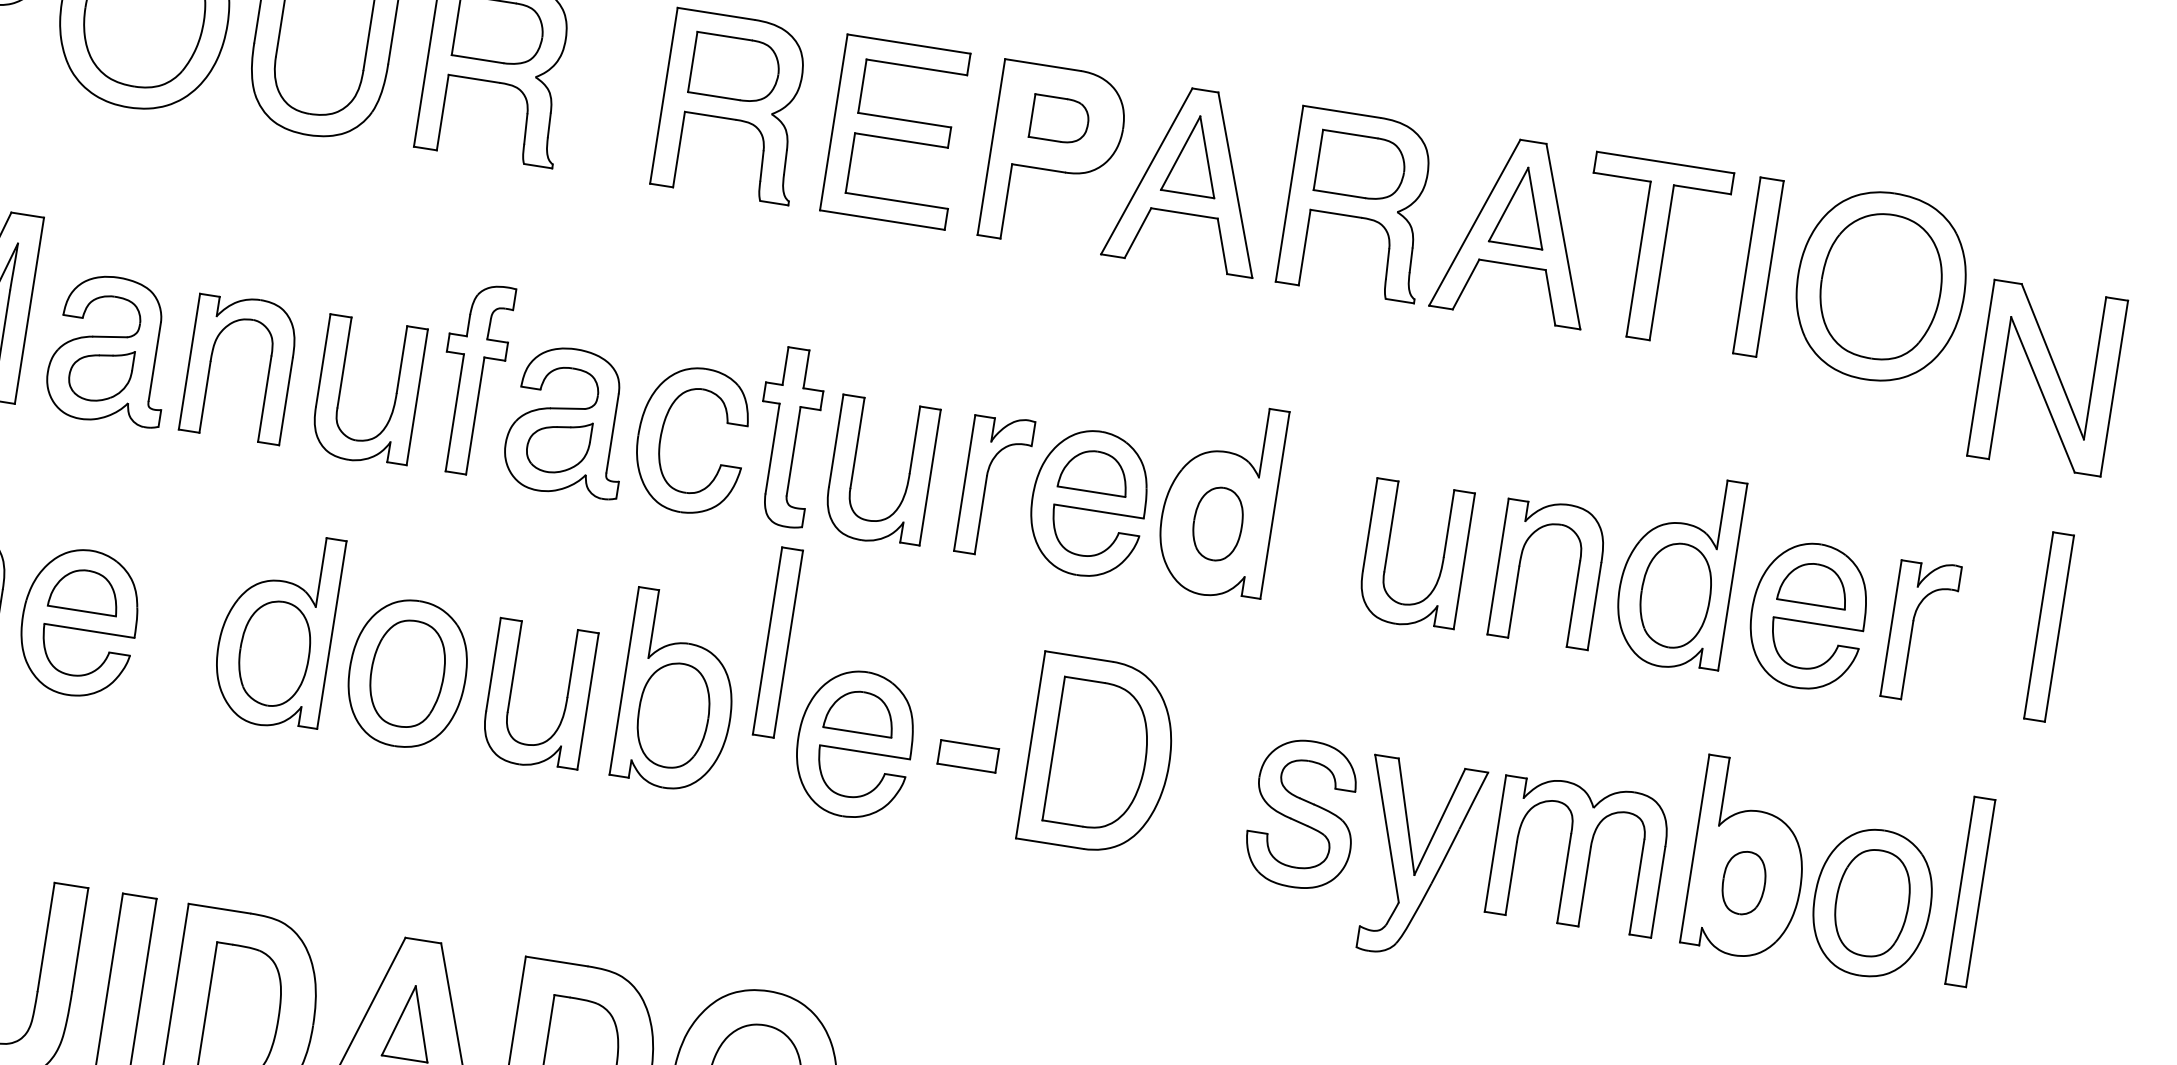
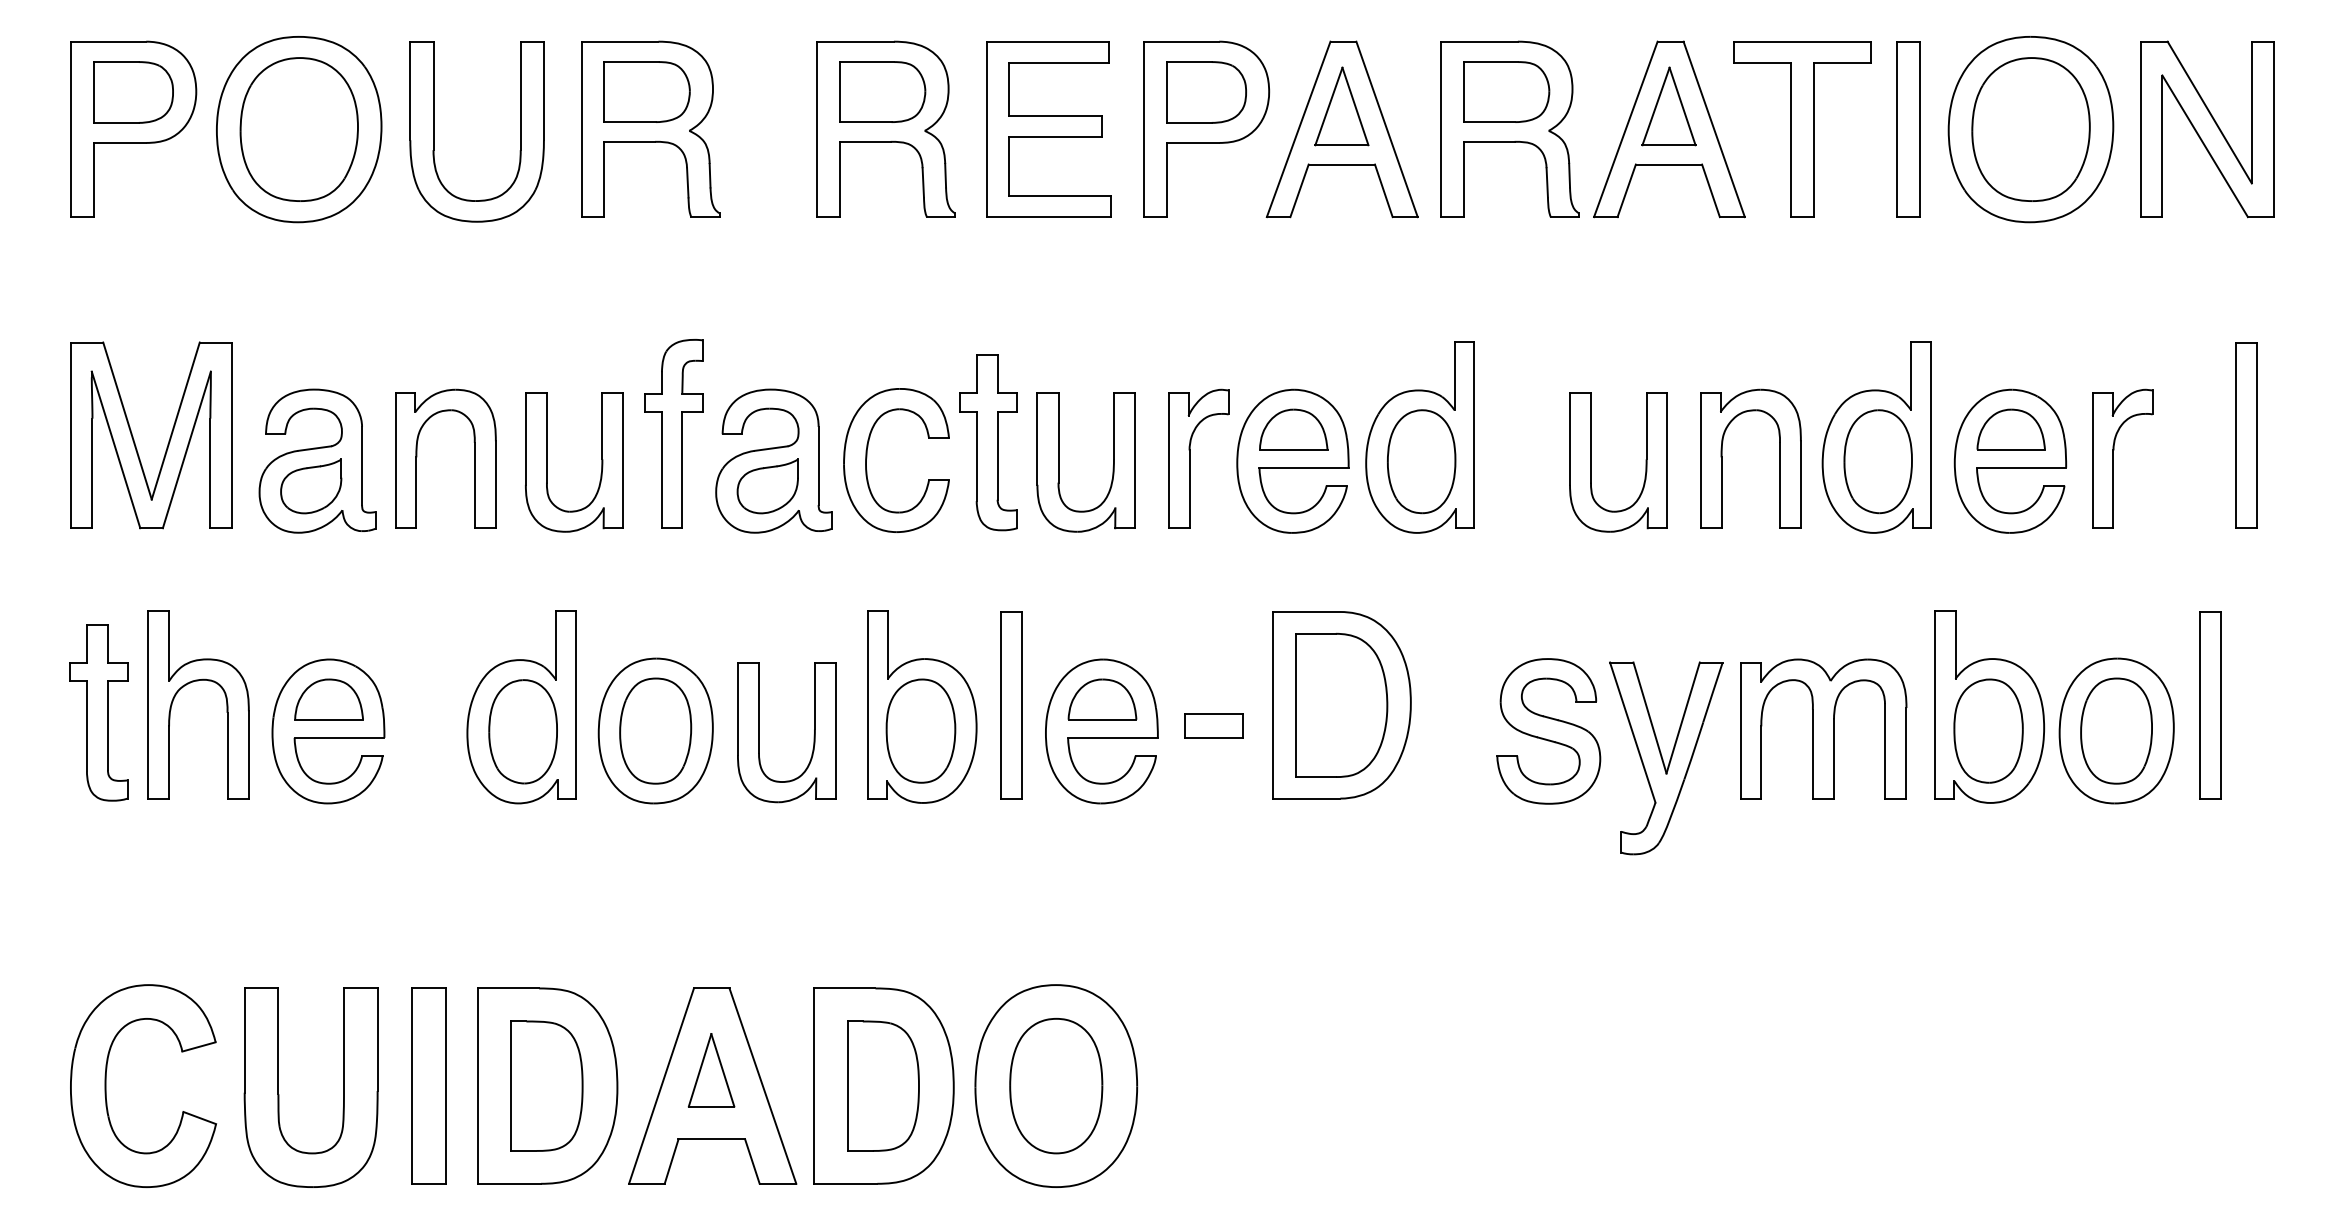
part: (1060, 119) -> (1206, 92), size x1.43
part: (2047, 378) -> (2207, 129), moved
part: (1217, 523) -> (1421, 461), size x1.43
part: (777, 642) -> (1011, 705), moved
part: (1744, 882) -> (1988, 730), size x1.67

